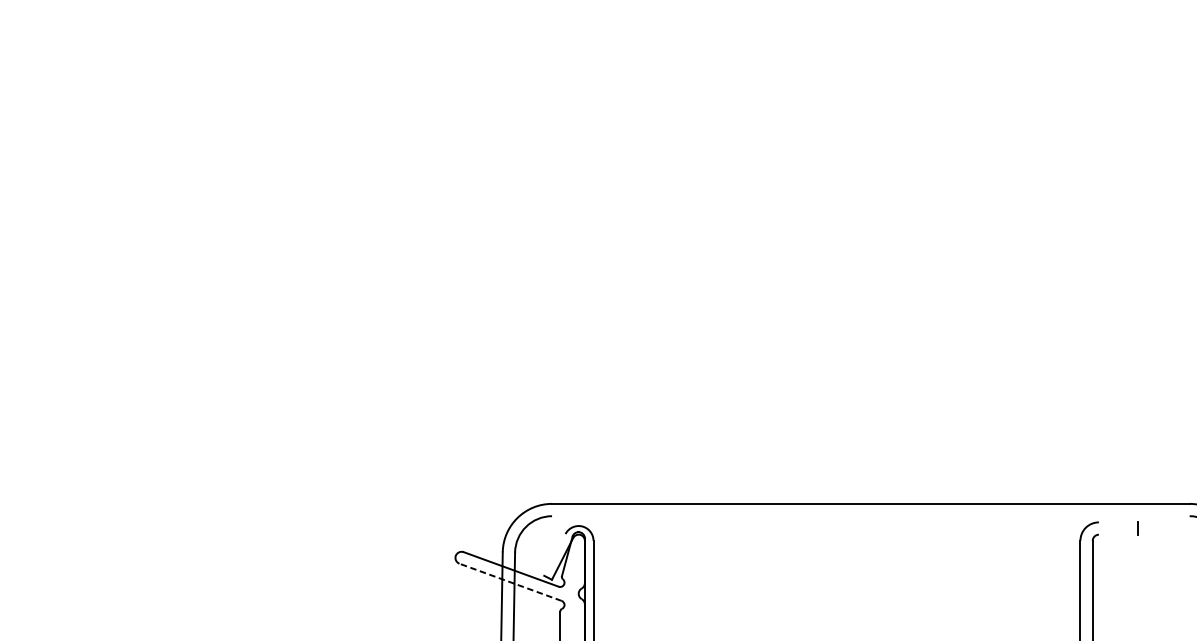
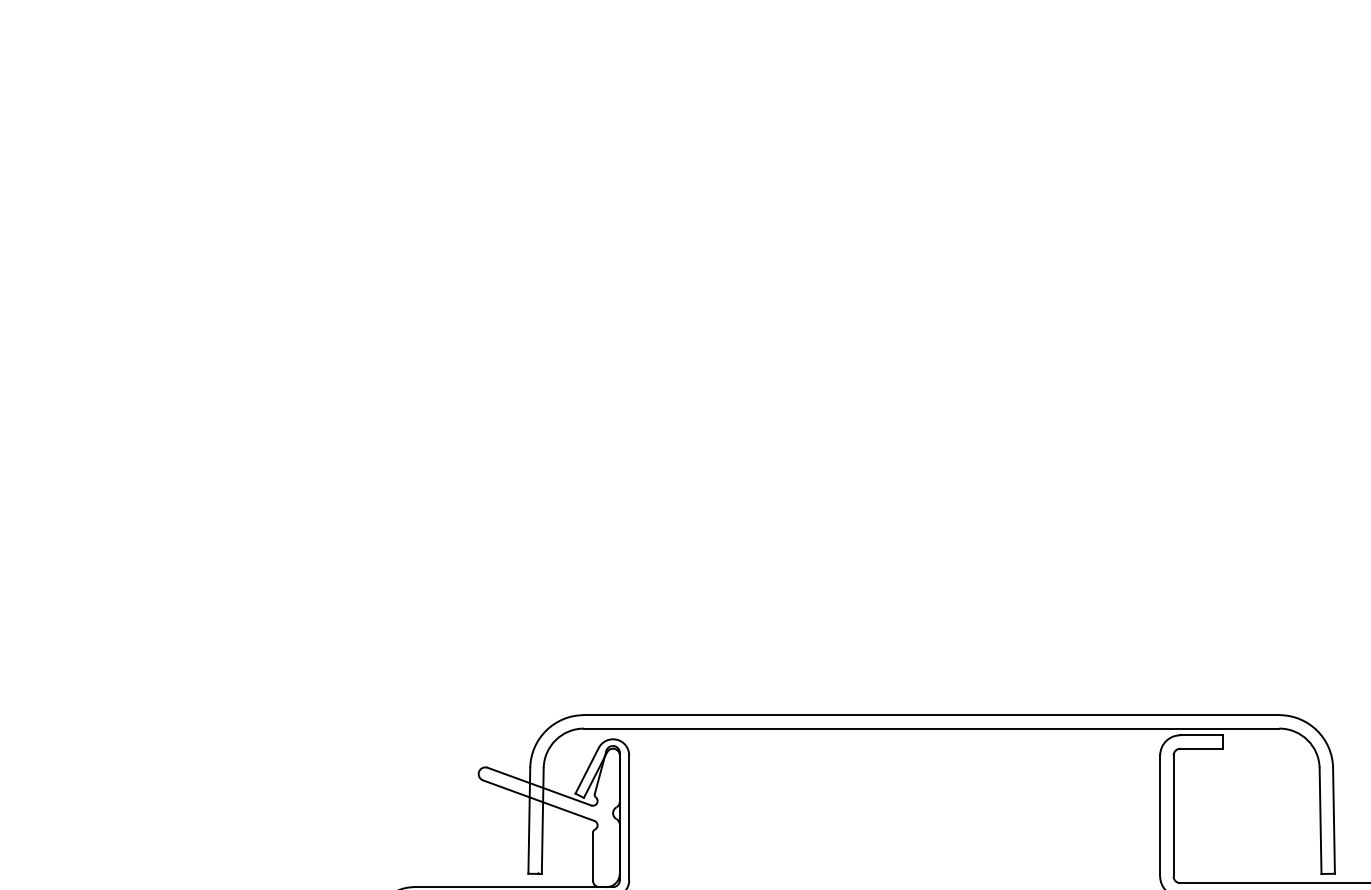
line: (870, 516) -> (931, 728), added
line: (1118, 522) -> (1201, 735), added
line: (1118, 534) -> (1201, 748), added
line: (554, 554) -> (586, 770), added
line: (510, 582) -> (538, 800), dashed -> solid

